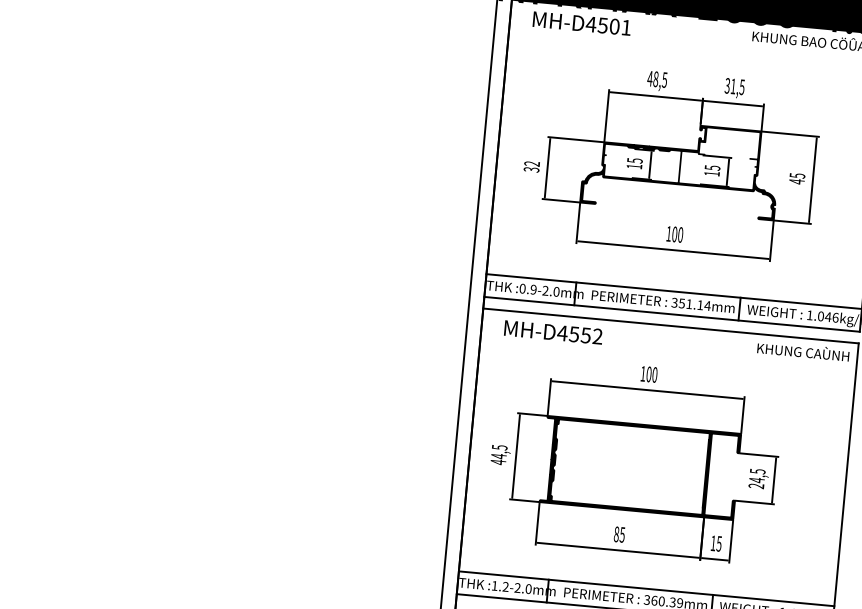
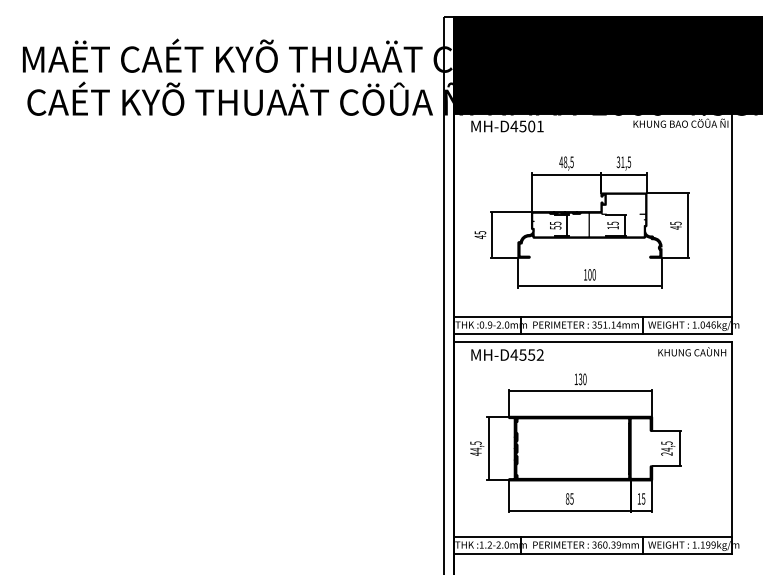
text: (634, 166) -> (555, 227), 15 -> 55
text: (531, 167) -> (480, 235), 32 -> 45
text: (649, 373) -> (580, 378), 100 -> 130

